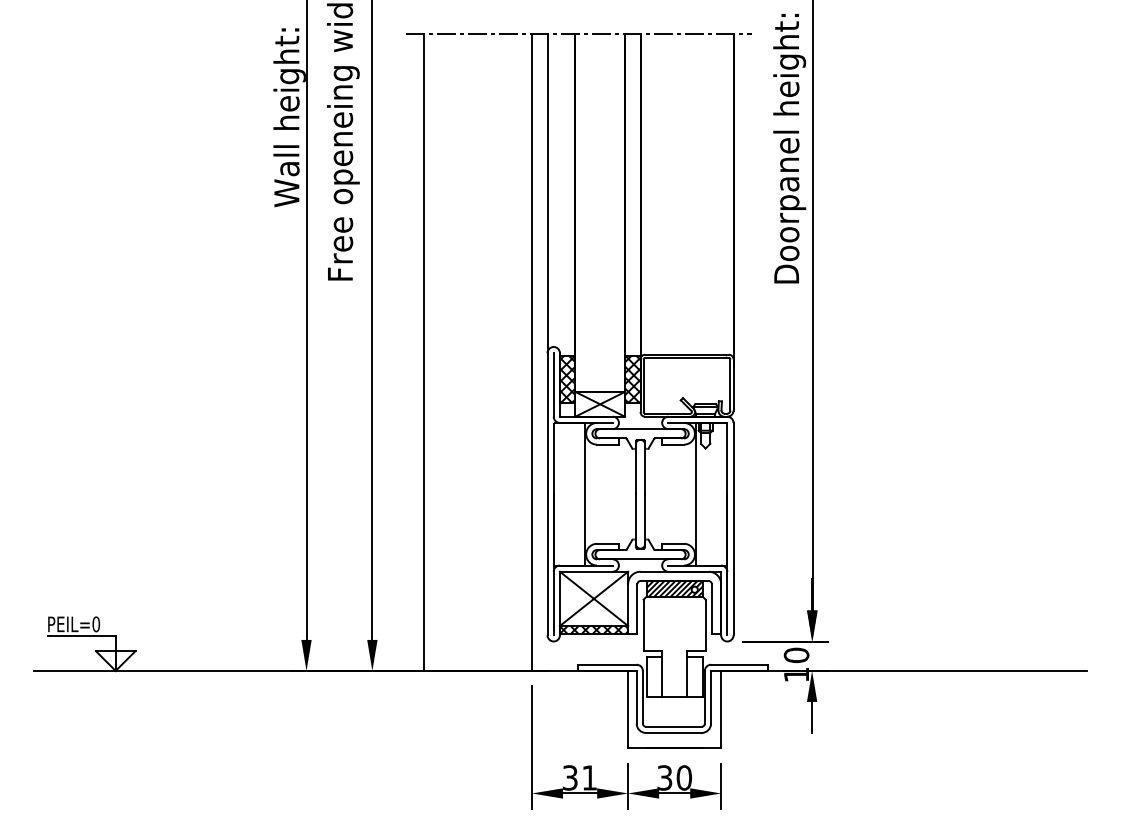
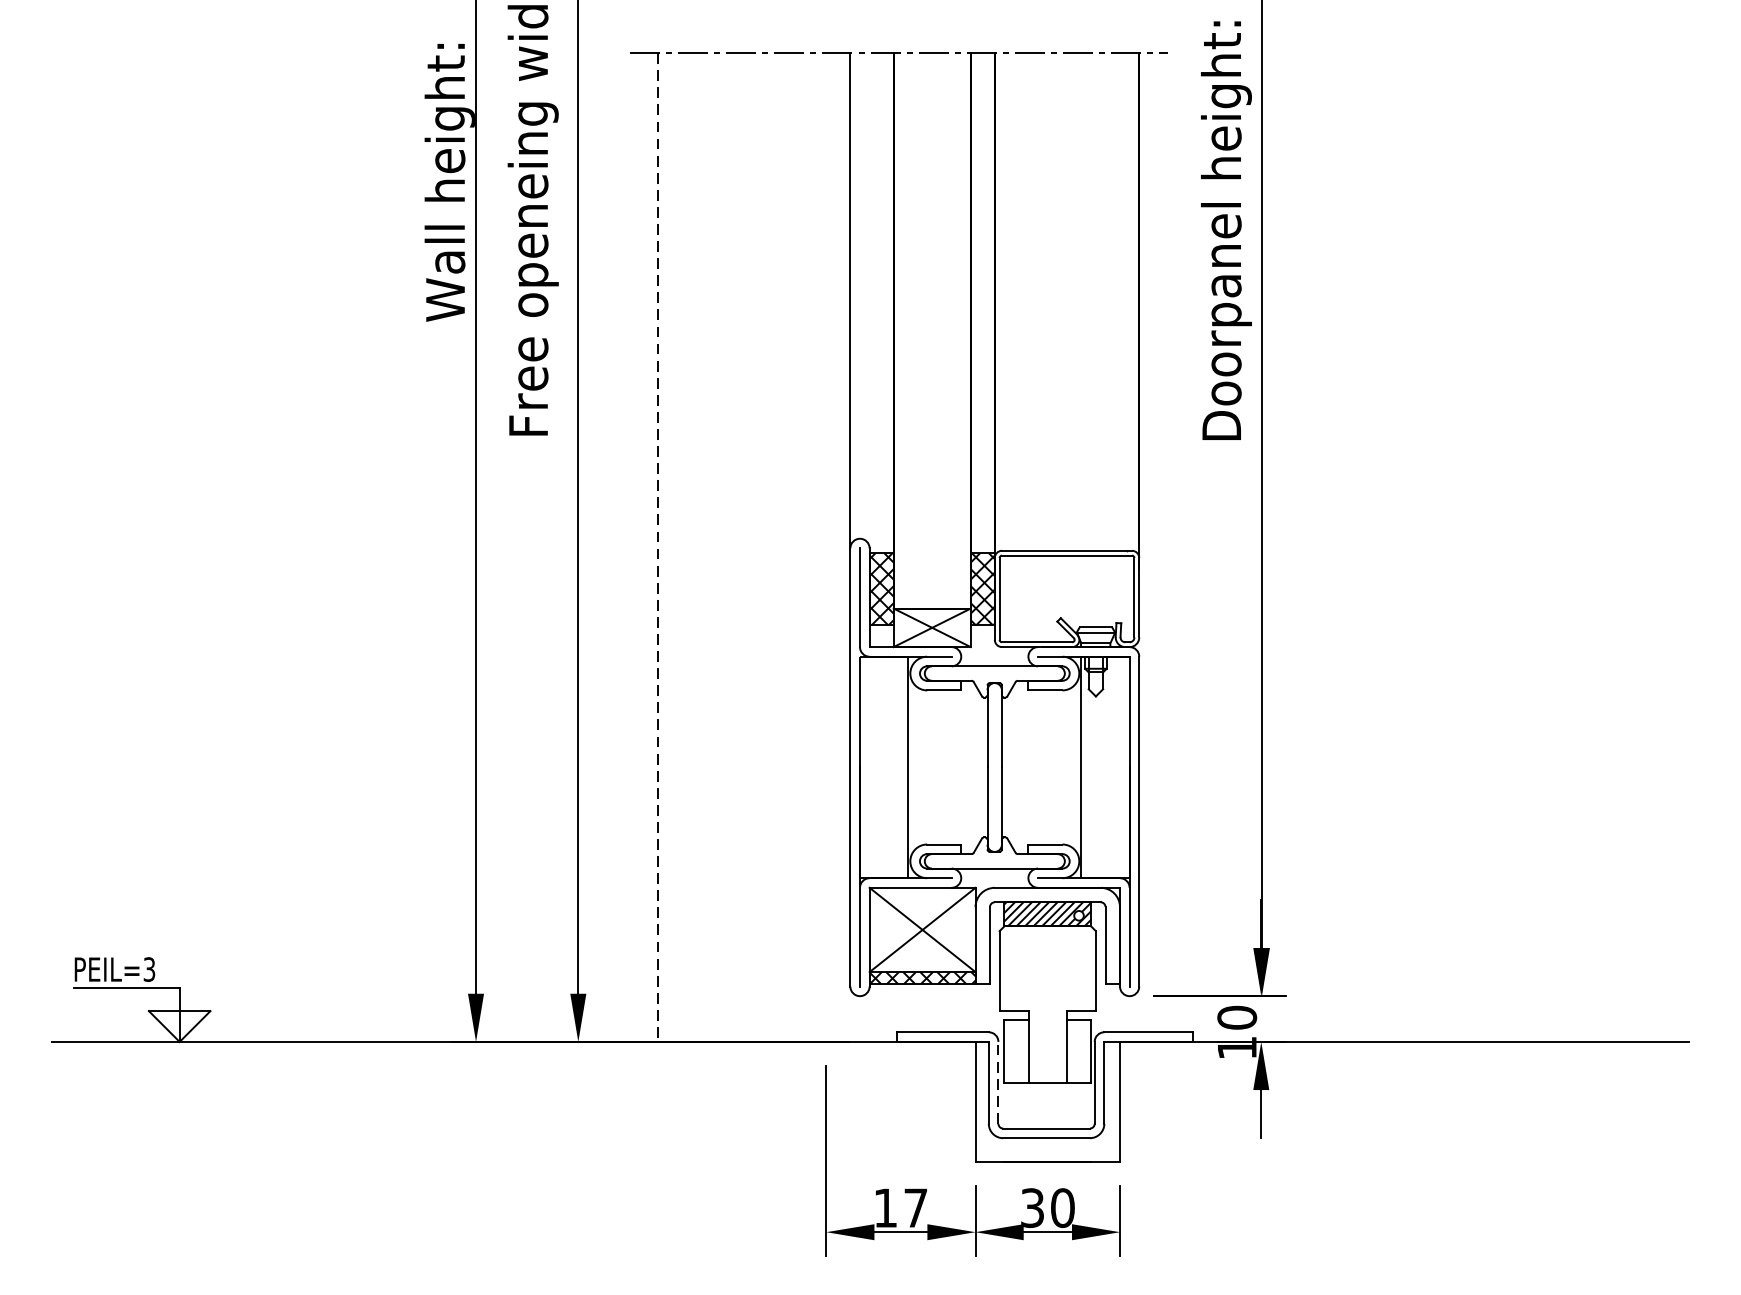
line: (532, 352) -> (827, 547), removed
line: (423, 353) -> (657, 548), solid -> dashed
text: (96, 624) -> (149, 969), PEIL=0 -> PEIL=3
line: (642, 696) -> (997, 1081), solid -> dashed
text: (579, 777) -> (900, 1207), 31 -> 17

